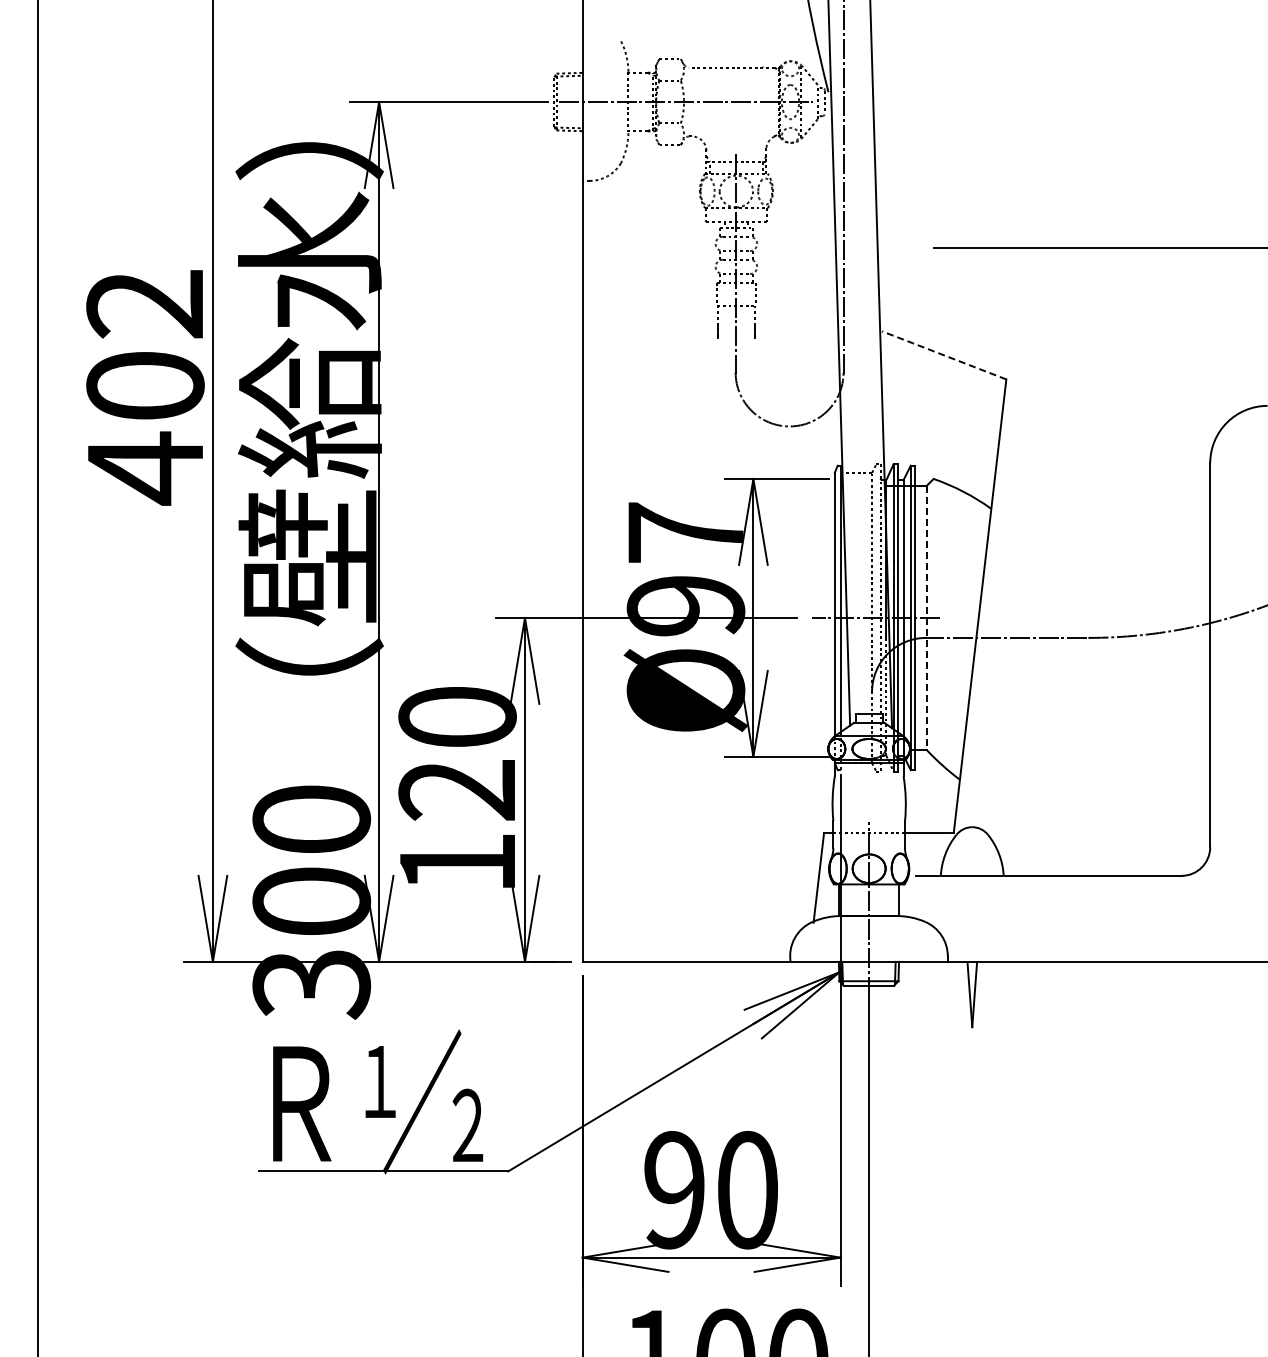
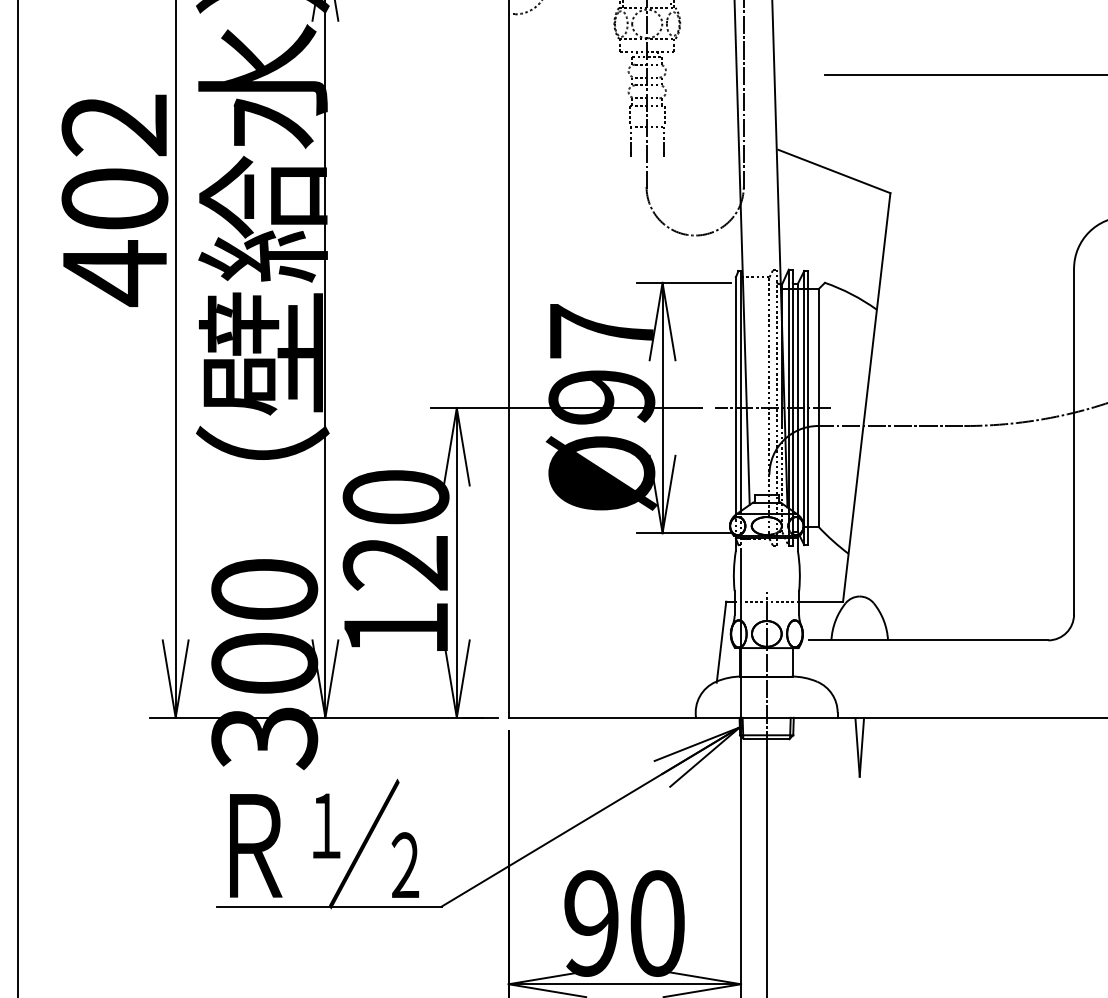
line: (944, 355) -> (834, 171), dashed -> solid
line: (926, 617) -> (818, 407), dashed -> solid

